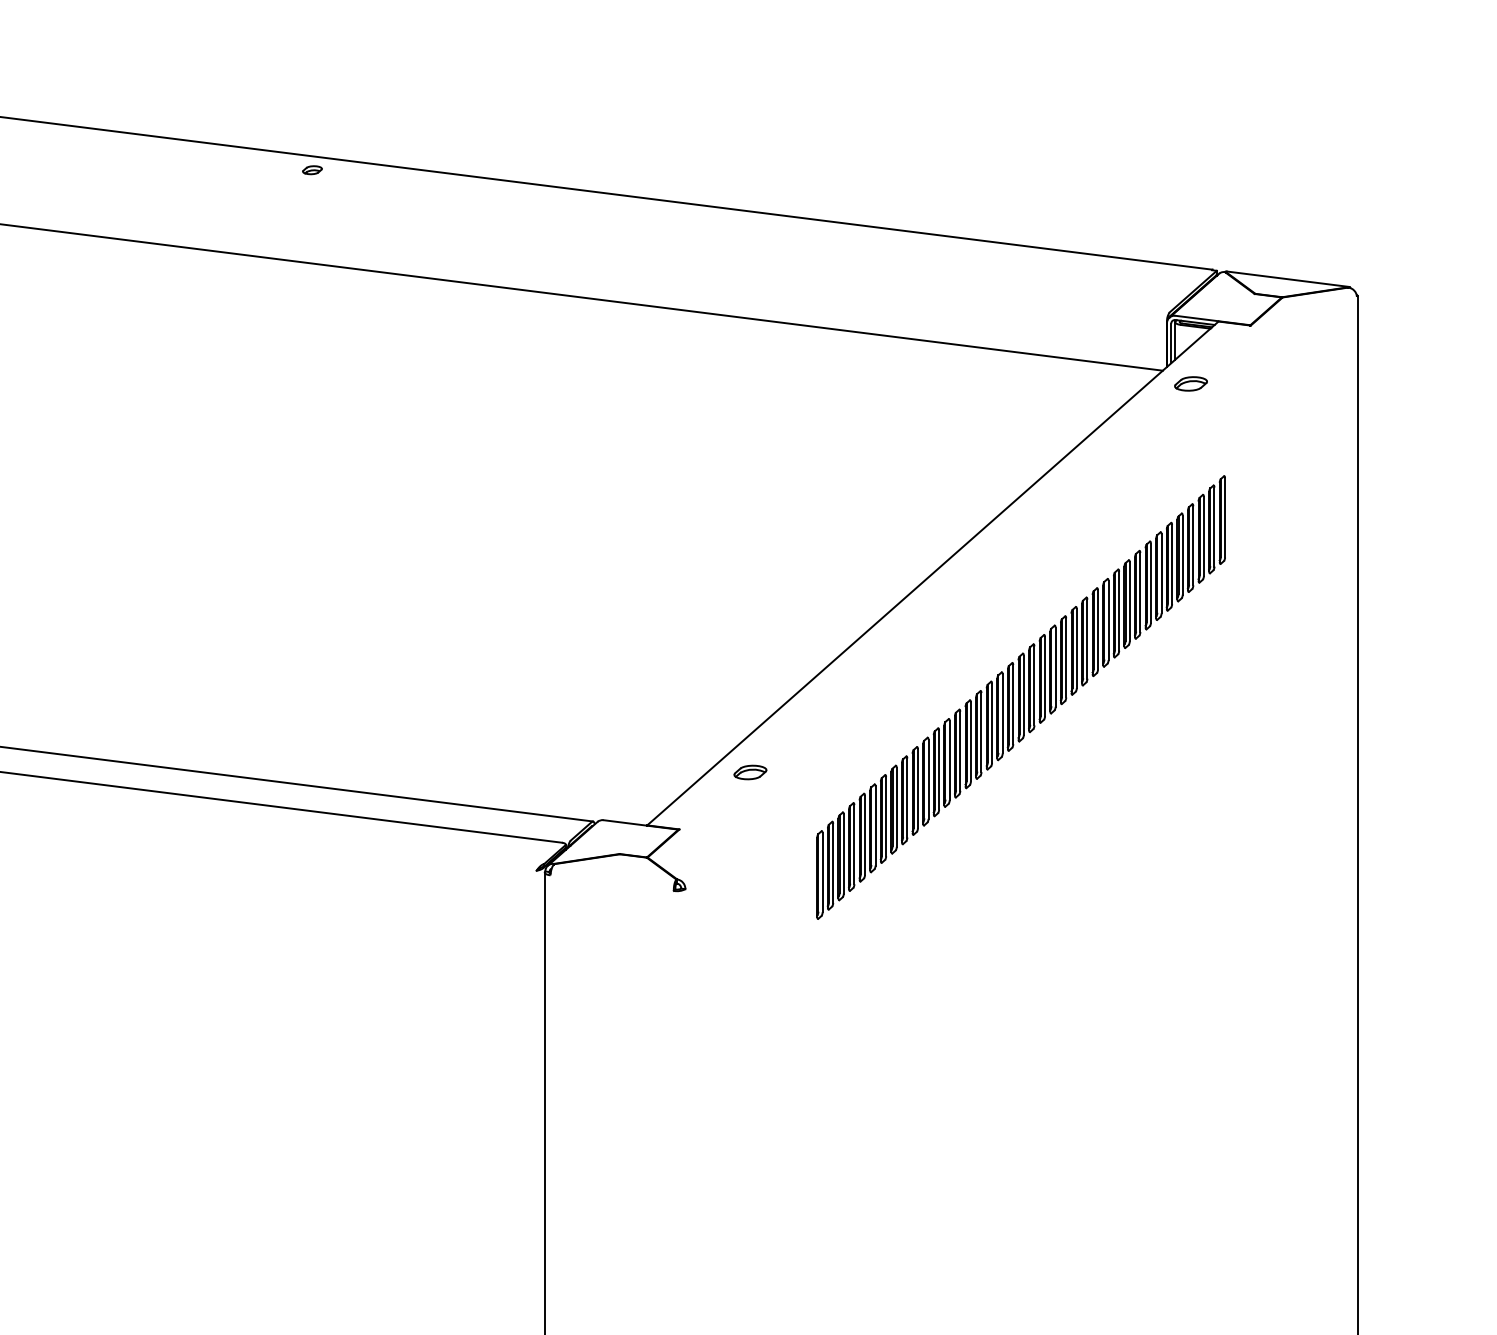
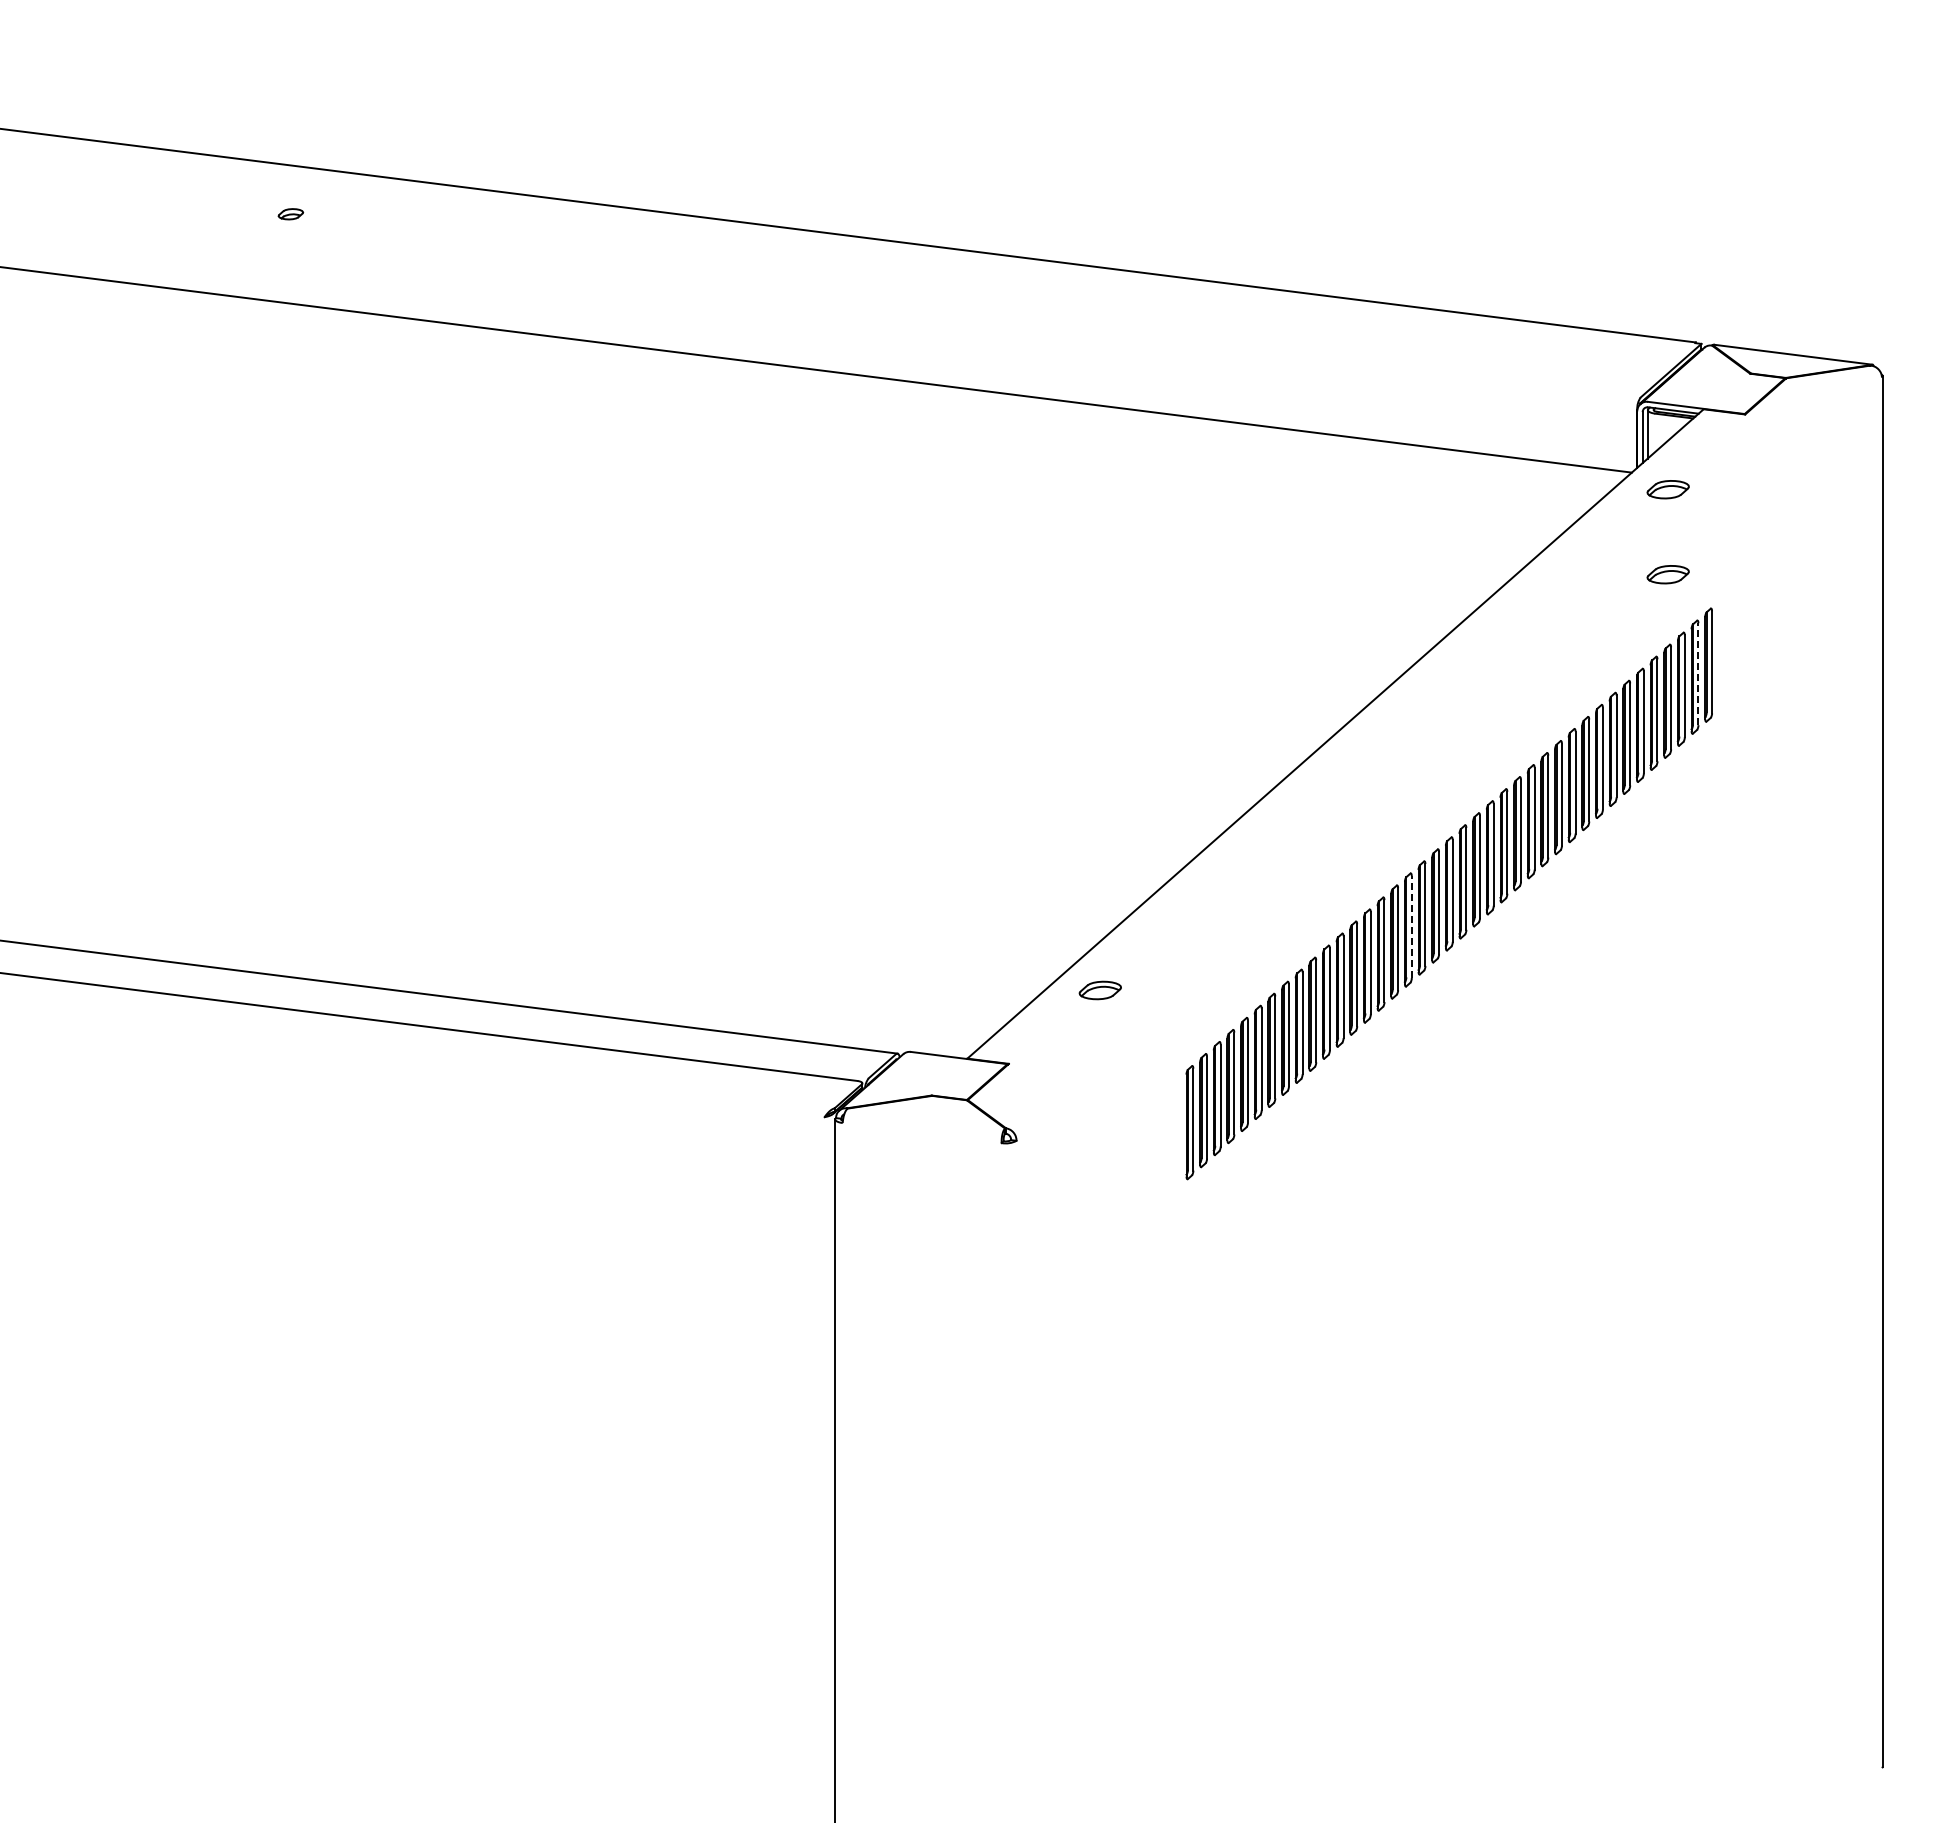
part: (312, 170) -> (290, 214), moved
part: (1190, 449) -> (1667, 574), added
line: (1214, 527) -> (1698, 674), solid -> dashed
line: (991, 723) -> (1411, 927), solid -> dashed

